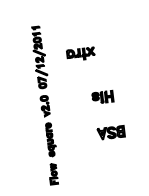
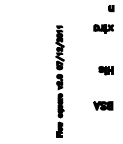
part: (80, 53) -> (103, 28), moved
part: (101, 97) -> (105, 70), moved

